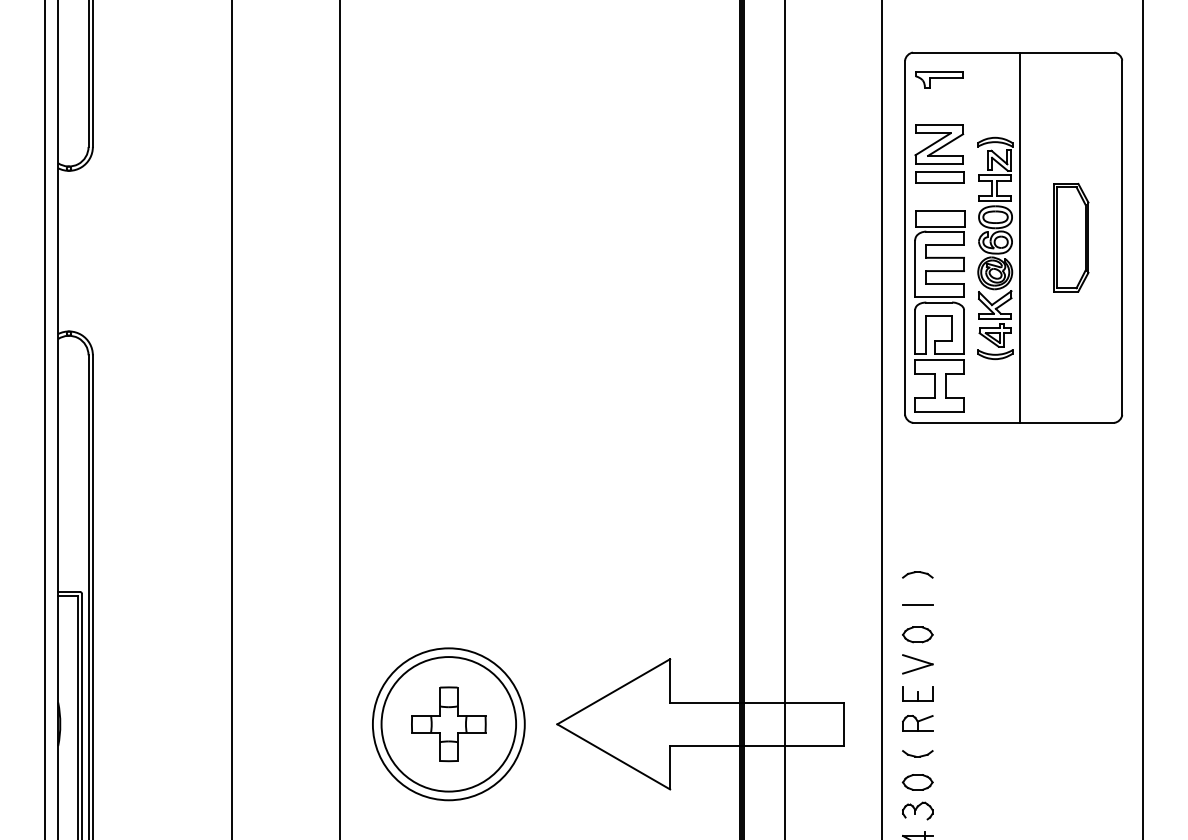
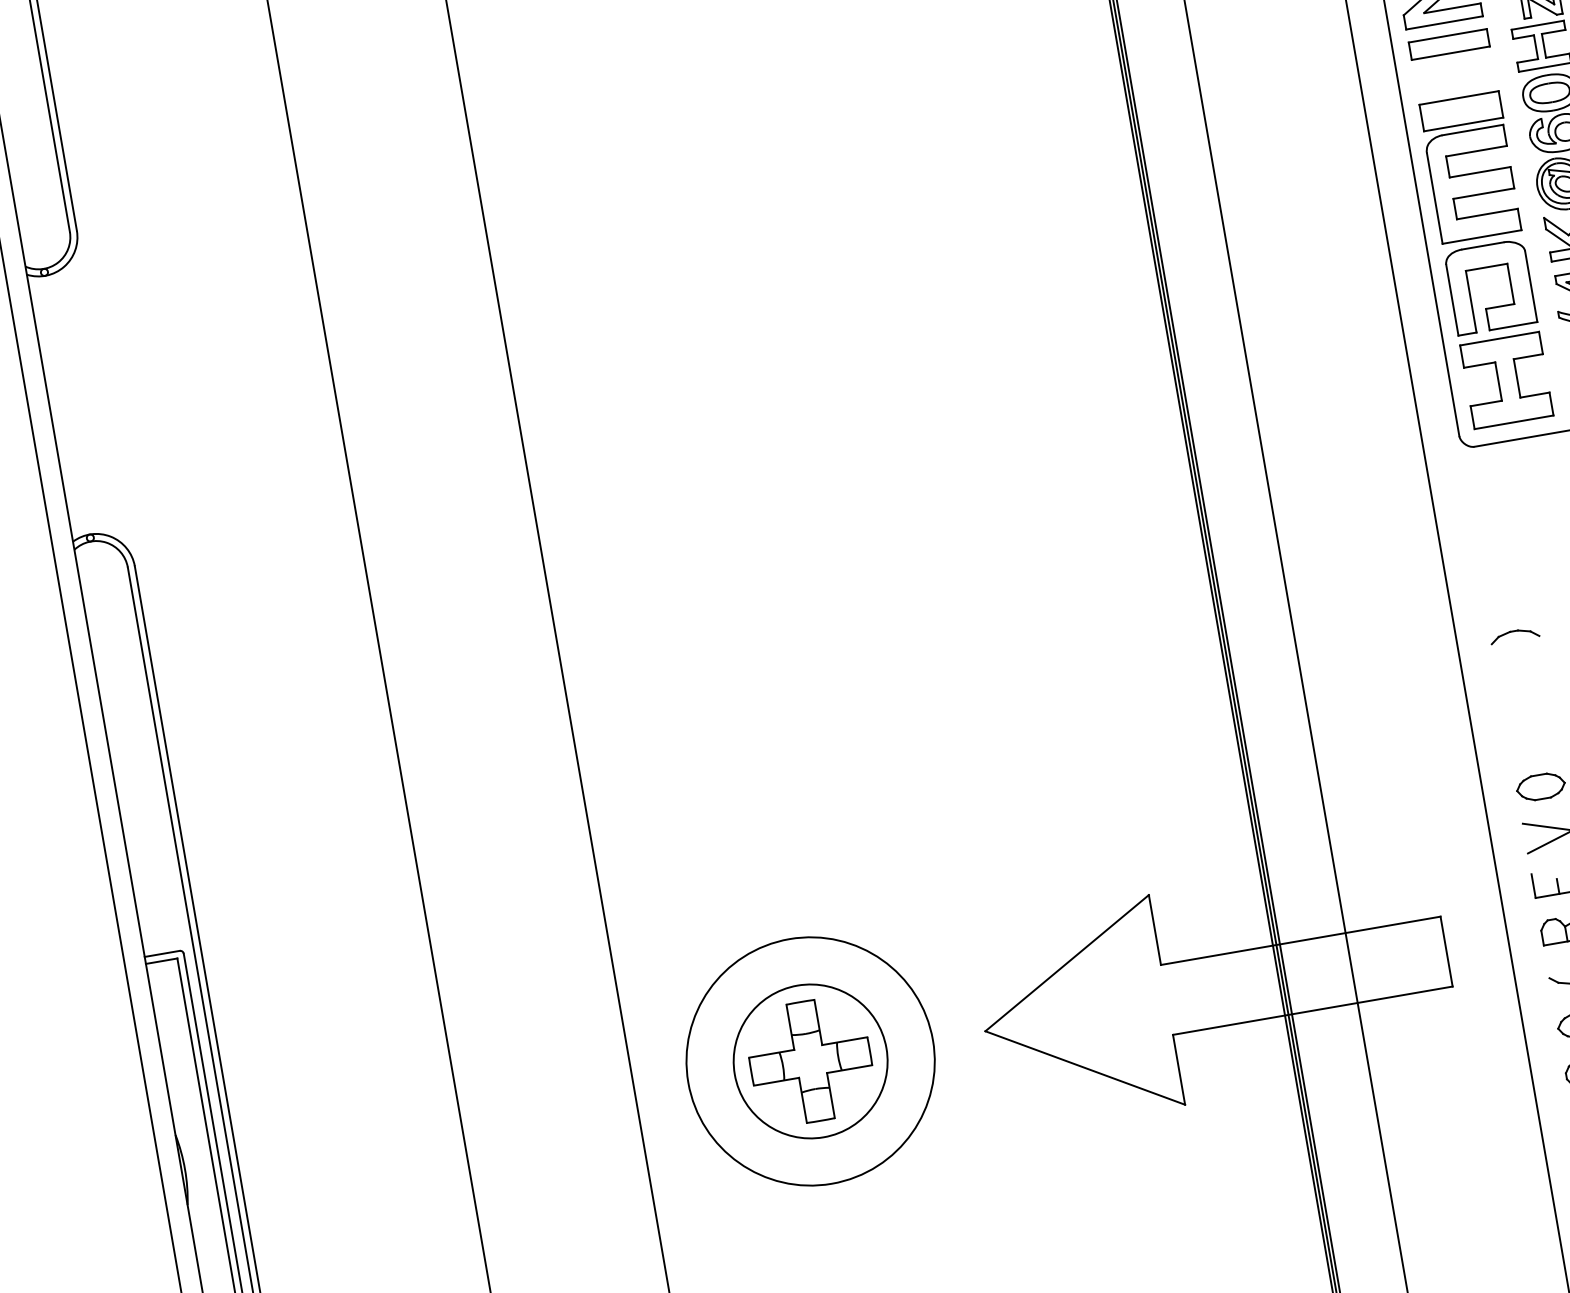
part: (917, 574) -> (1514, 635), moved
line: (917, 605) -> (1532, 739), removed
circle: (448, 724) -> (810, 1061), size x0.7

